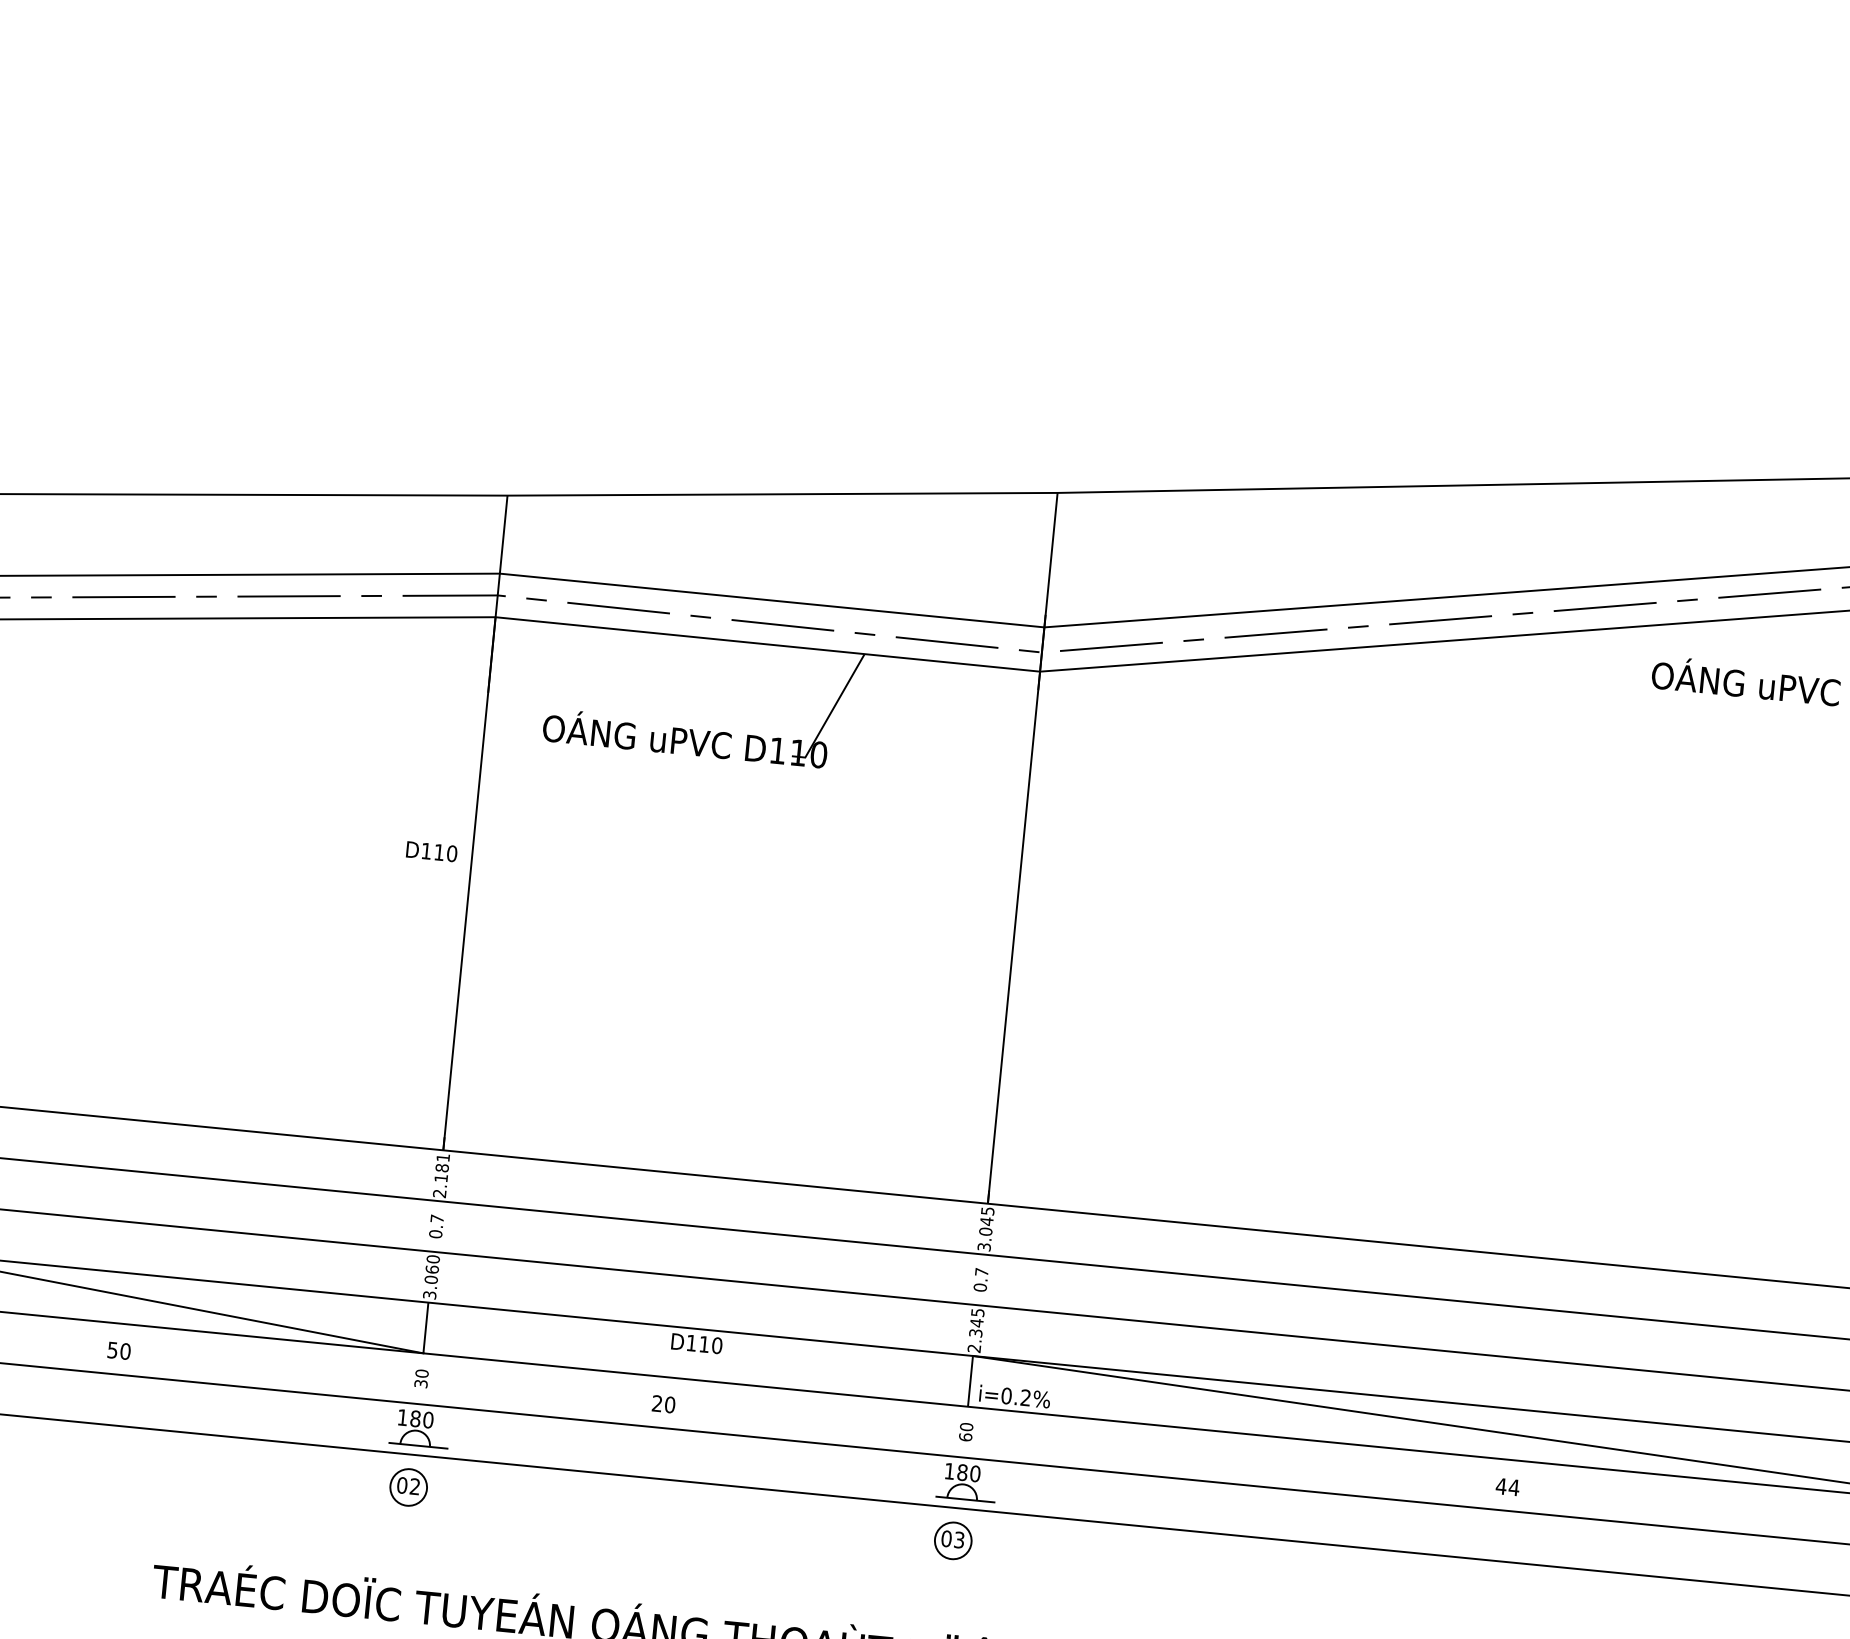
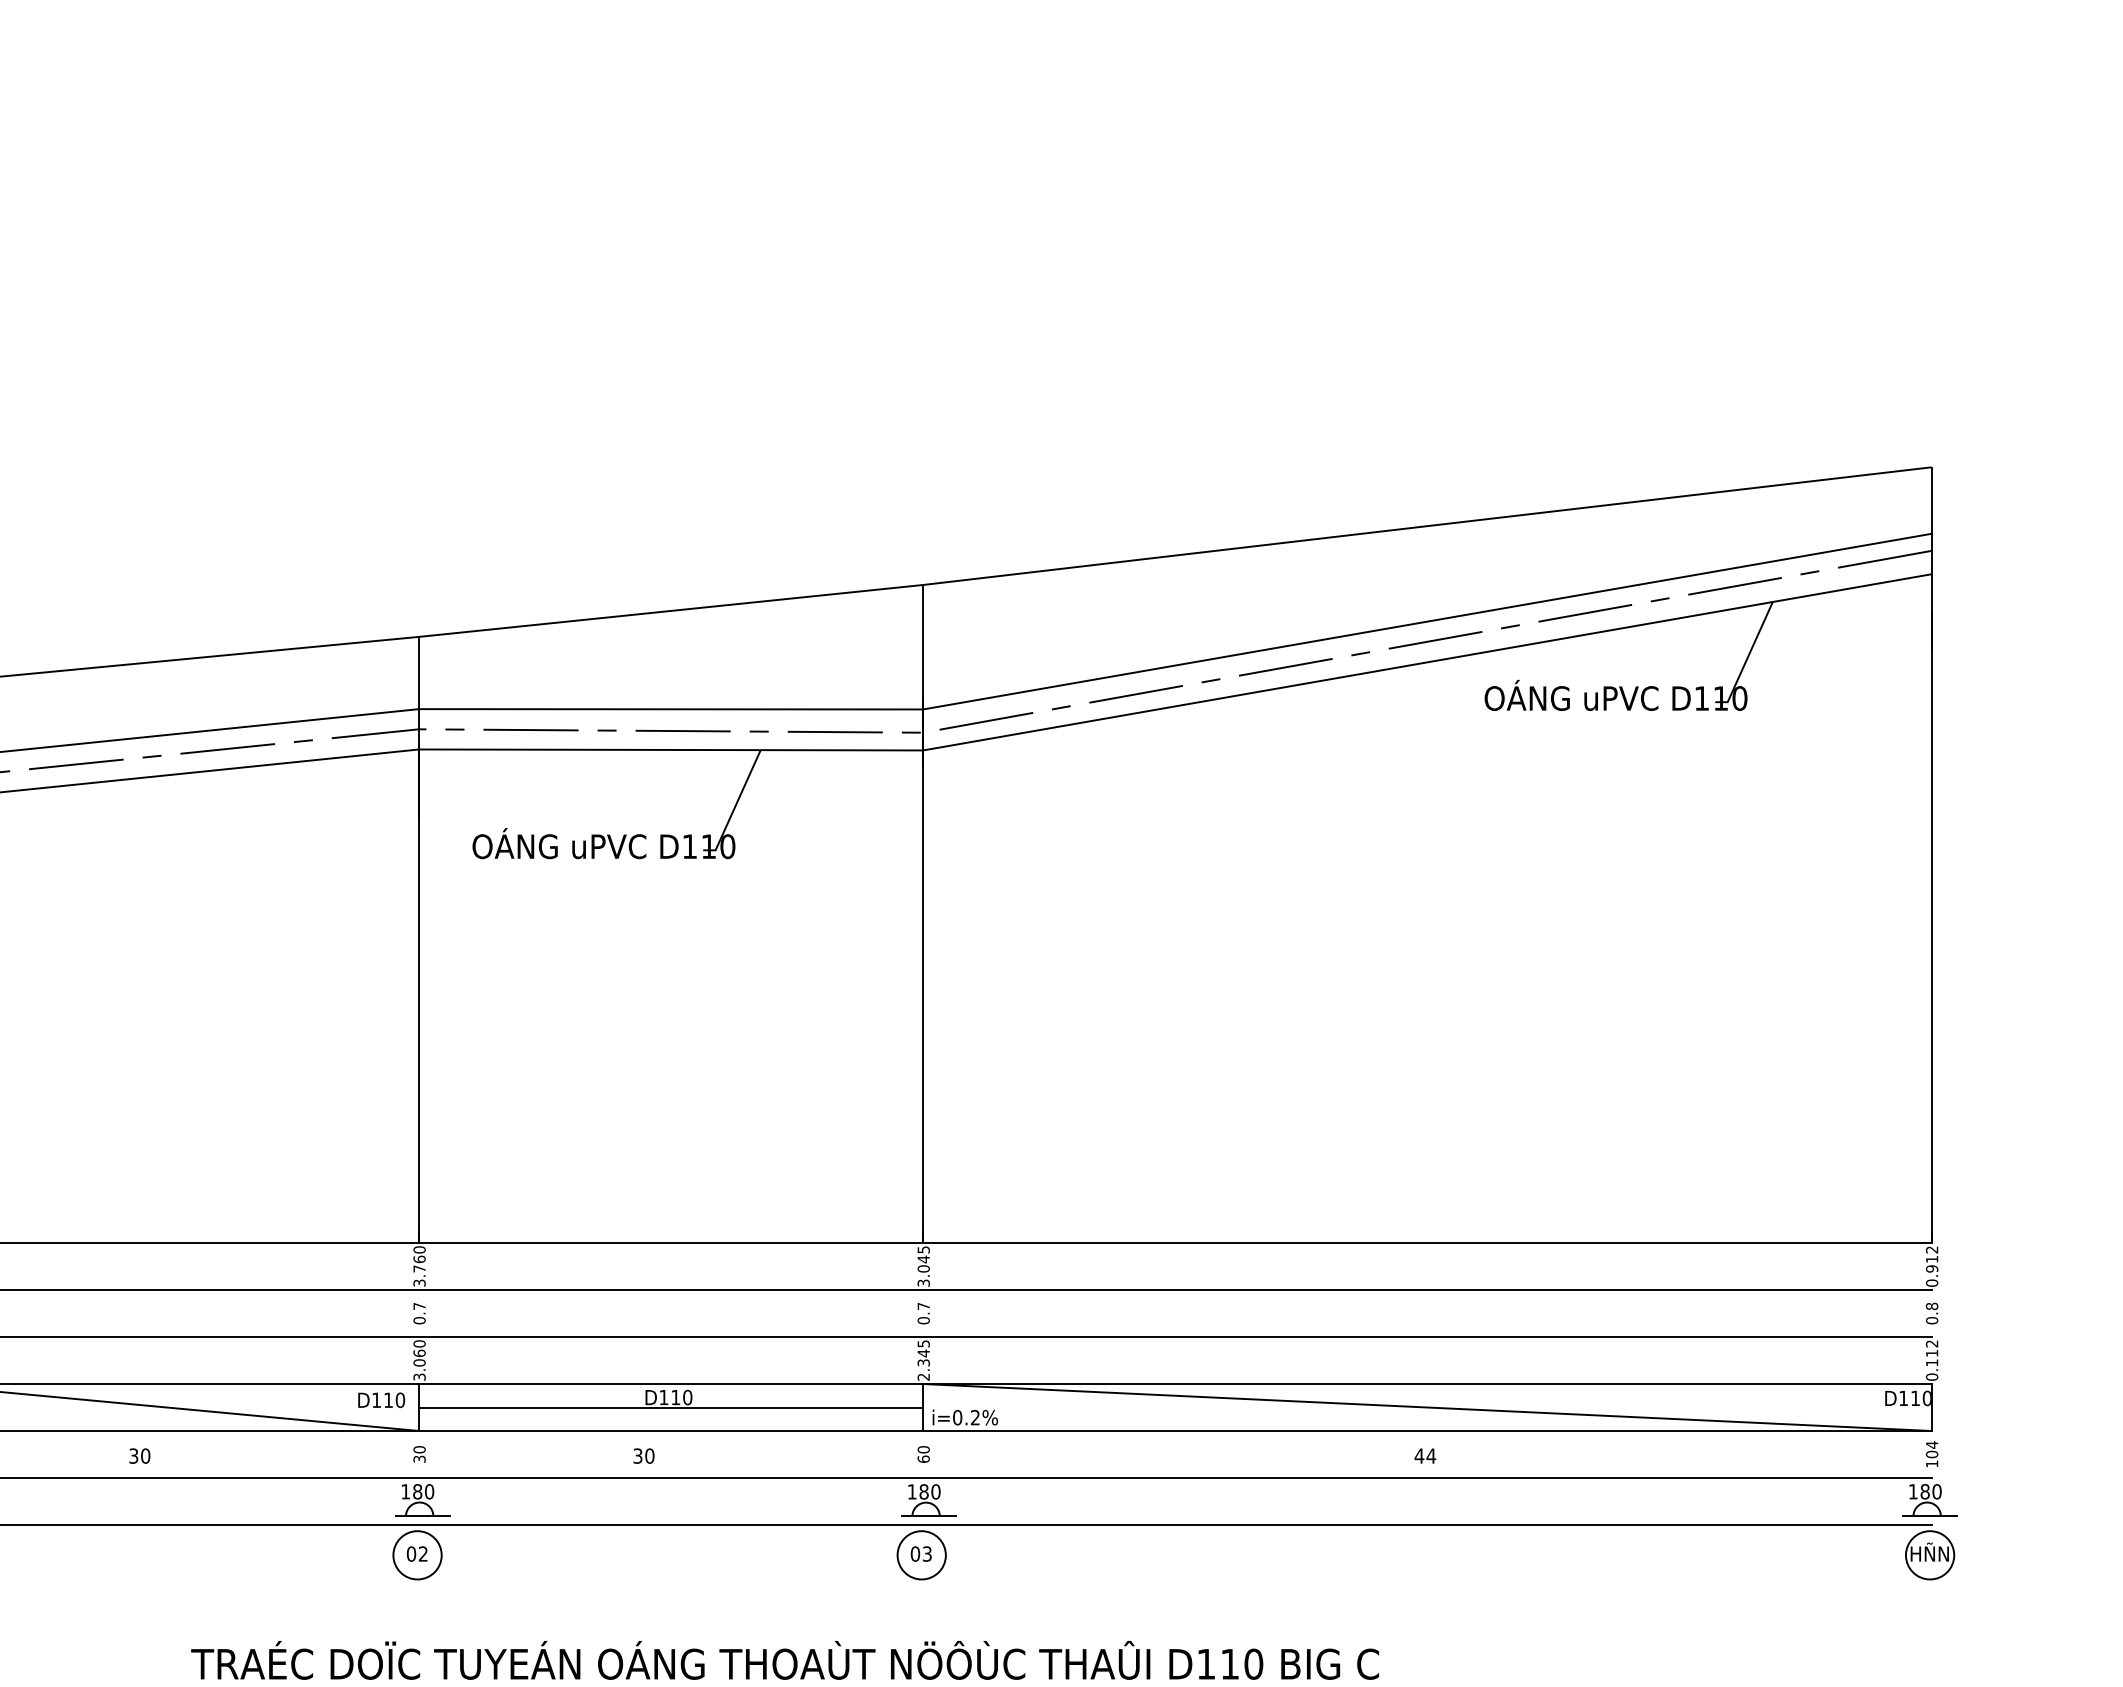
text: (431, 851) -> (381, 1400), moved
text: (441, 1175) -> (419, 1266), 2.181 -> 3.760
text: (112, 1349) -> (133, 1455), 50 -> 30
line: (697, 1354) -> (670, 1407), added
text: (656, 1402) -> (637, 1455), 20 -> 30
circle: (408, 1487) -> (417, 1555), size x1.43
circle: (953, 1541) -> (921, 1555), size x1.43

